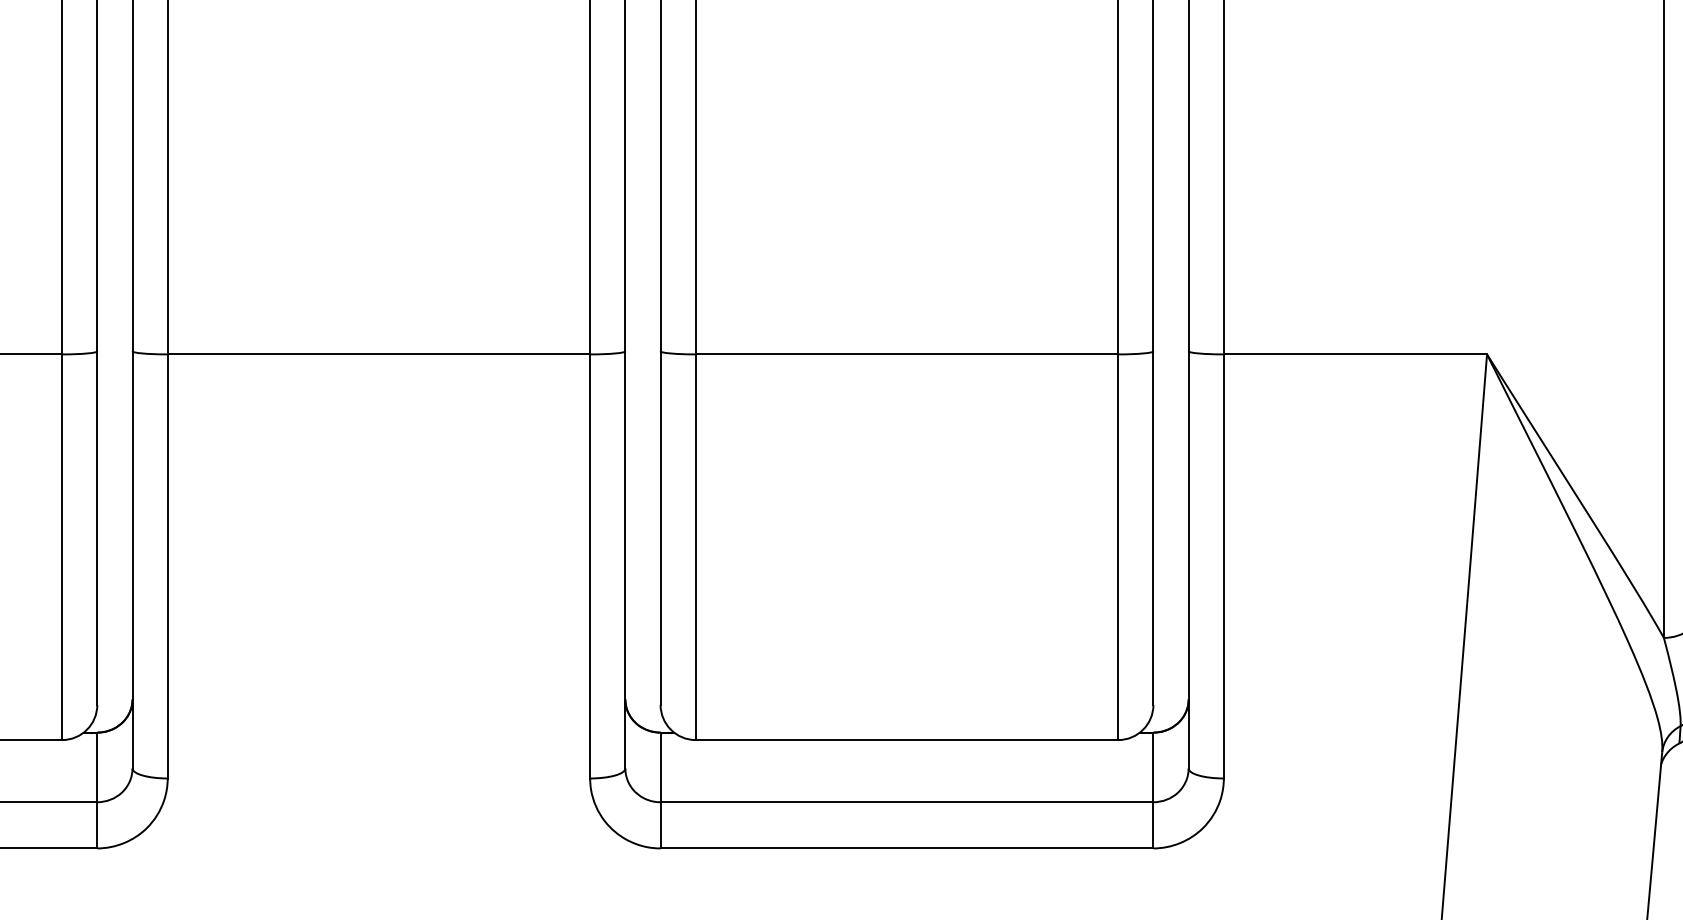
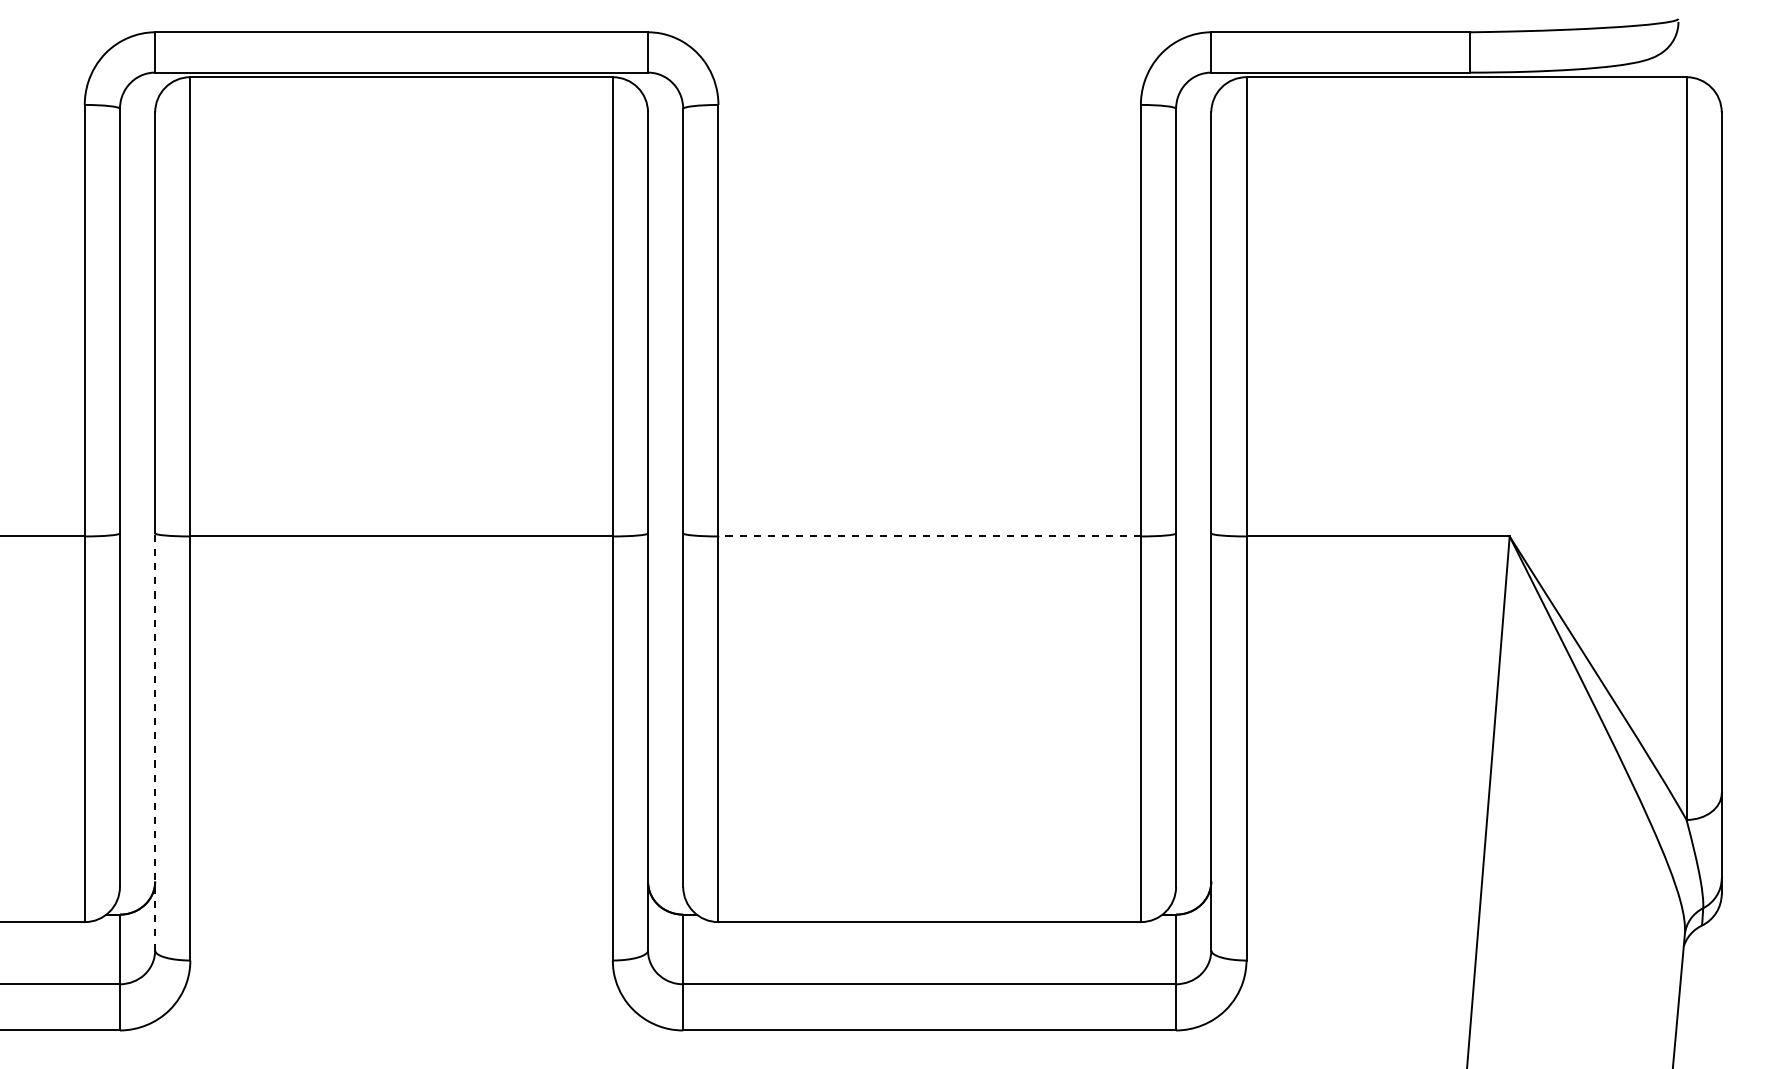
line: (906, 354) -> (929, 536), solid -> dashed
line: (132, 559) -> (155, 741), solid -> dashed

